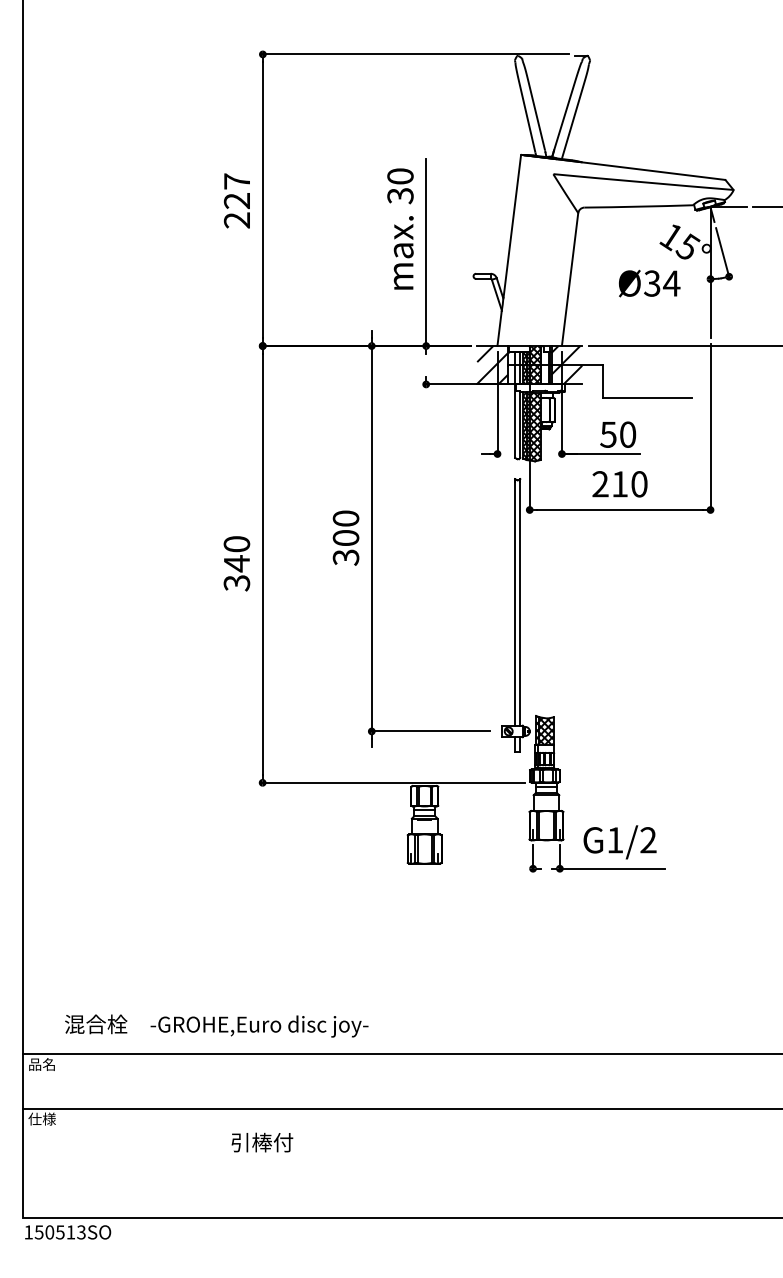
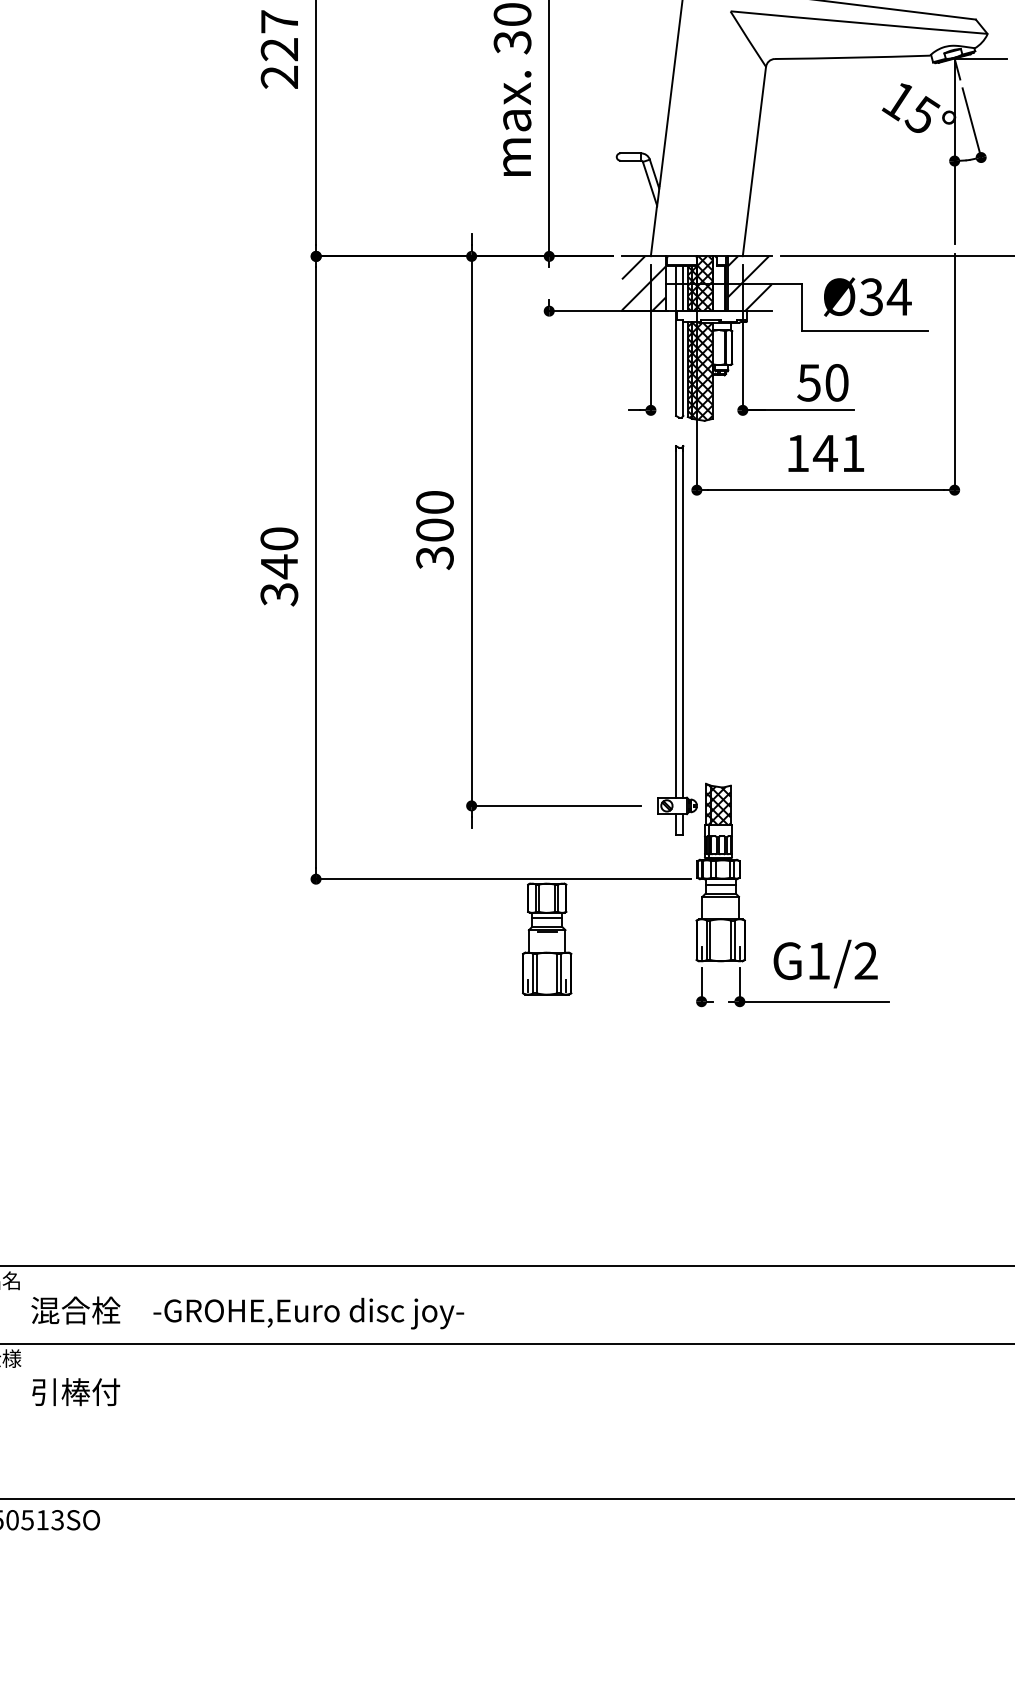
text: (649, 283) -> (867, 296), moved
text: (619, 484) -> (824, 453), 210 -> 141
text: (216, 1025) -> (247, 1312), moved
text: (262, 1142) -> (76, 1391), moved

